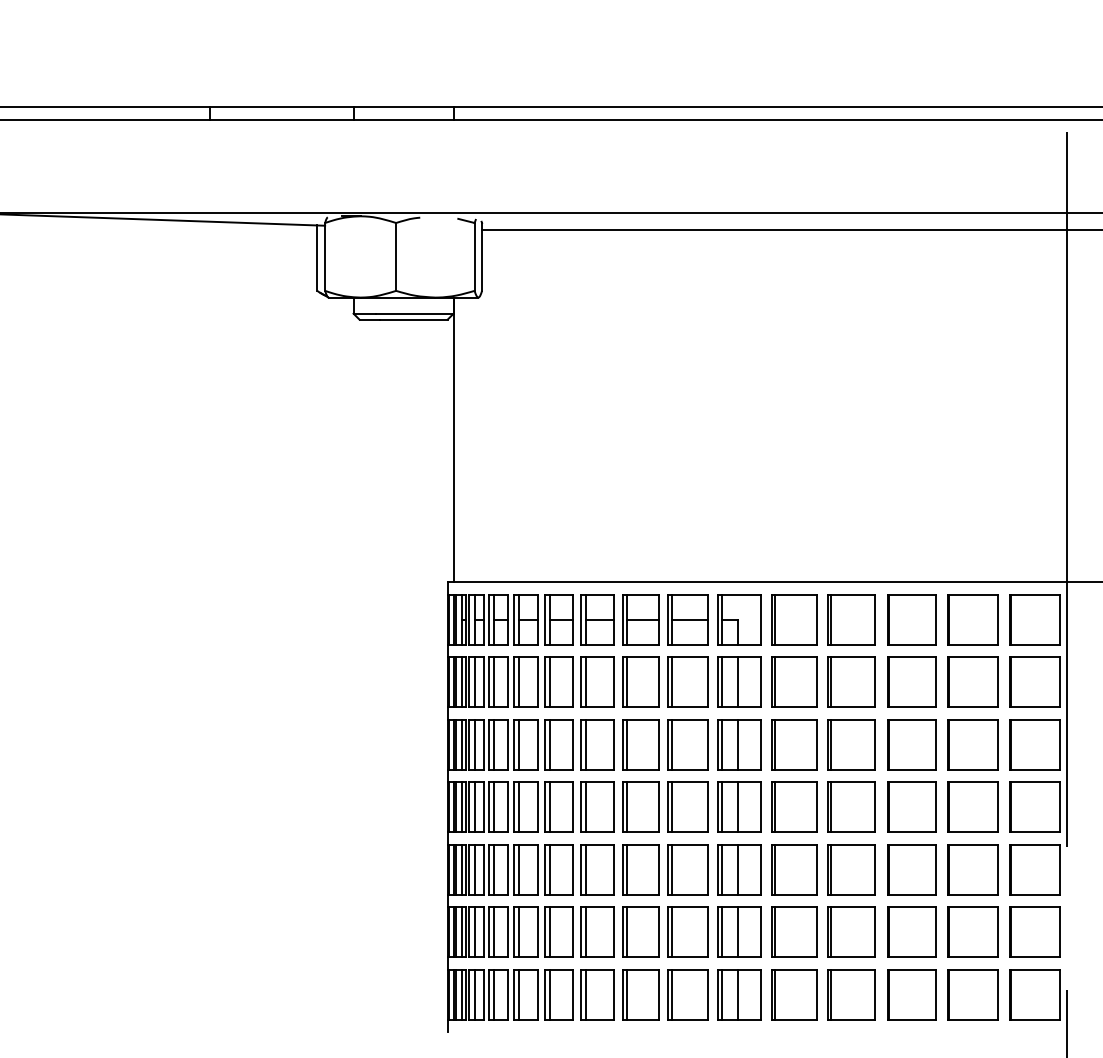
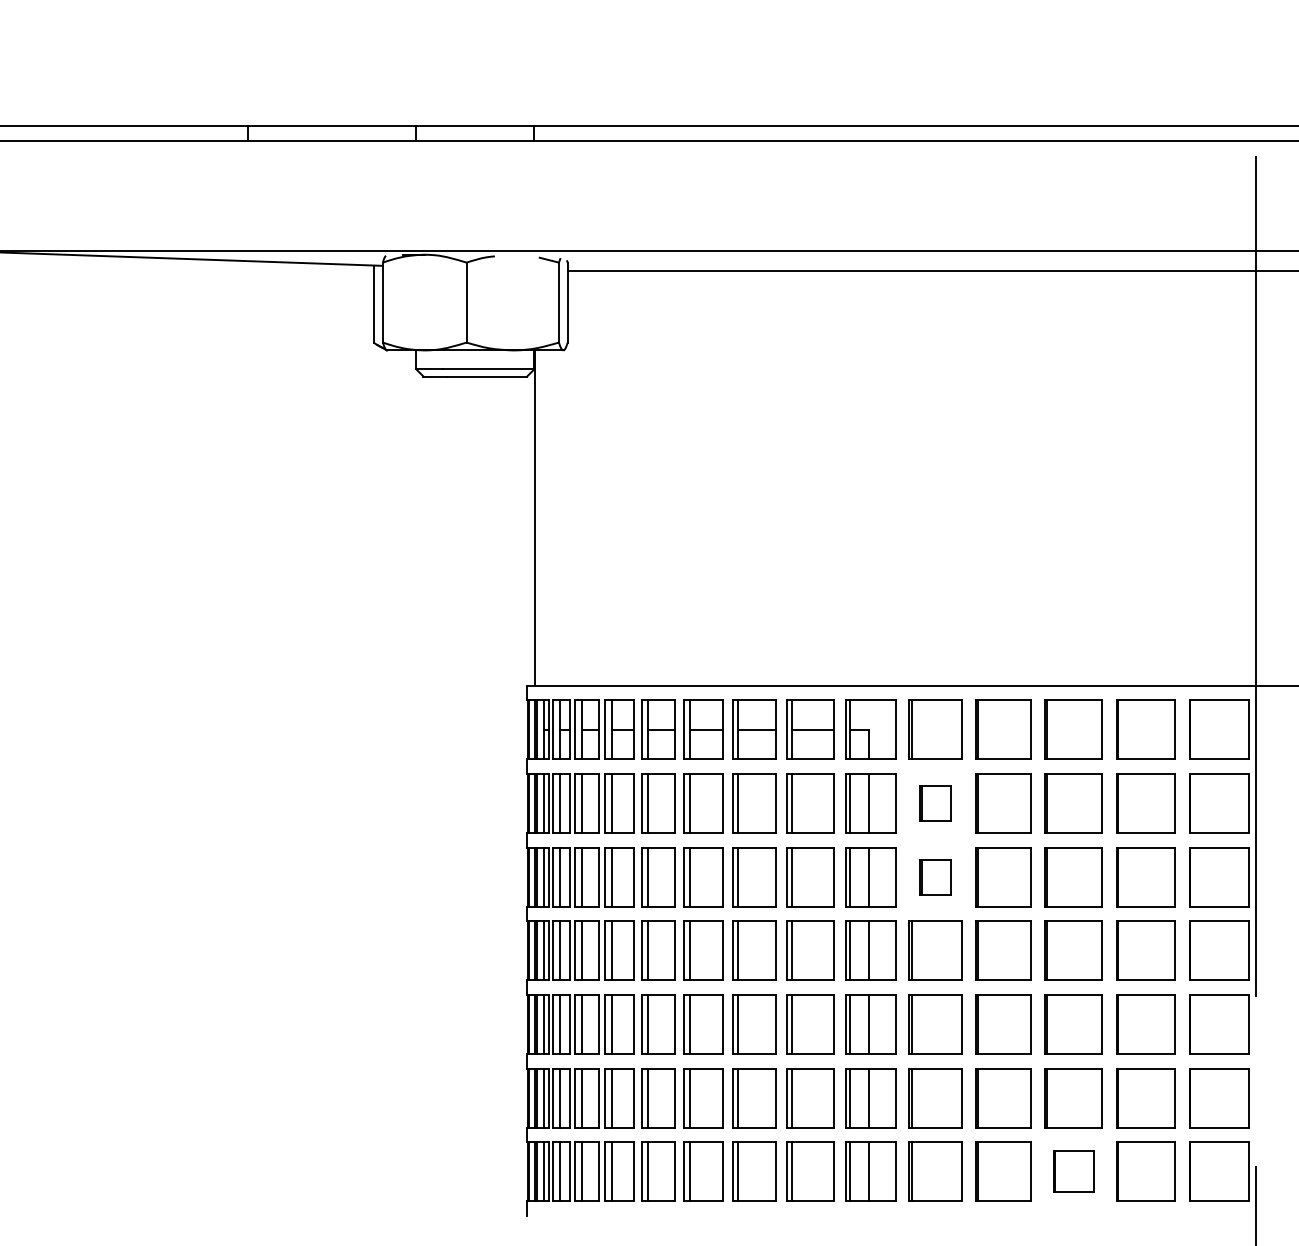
part: (794, 682) -> (935, 803), size x0.6
part: (794, 745) -> (935, 877), size x0.6
part: (911, 994) -> (1073, 1171), size x0.7

